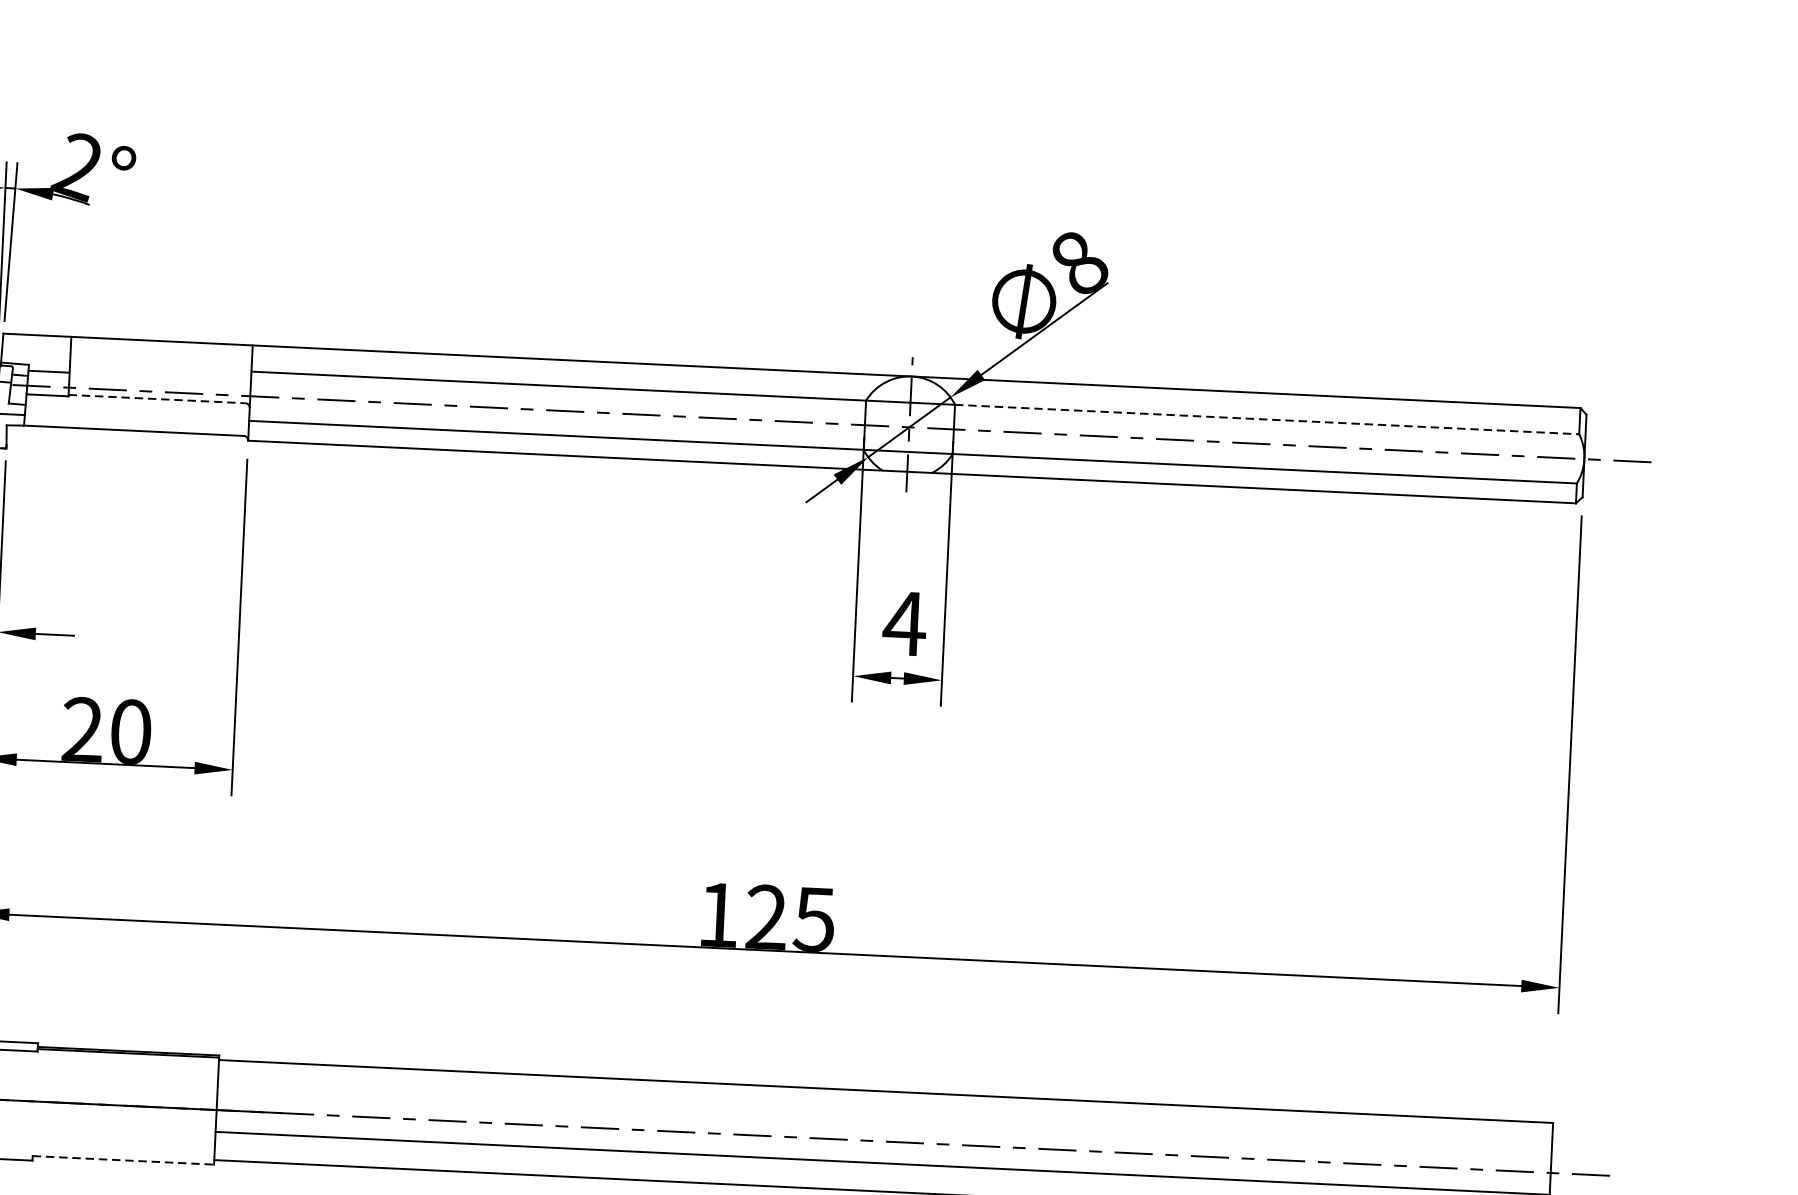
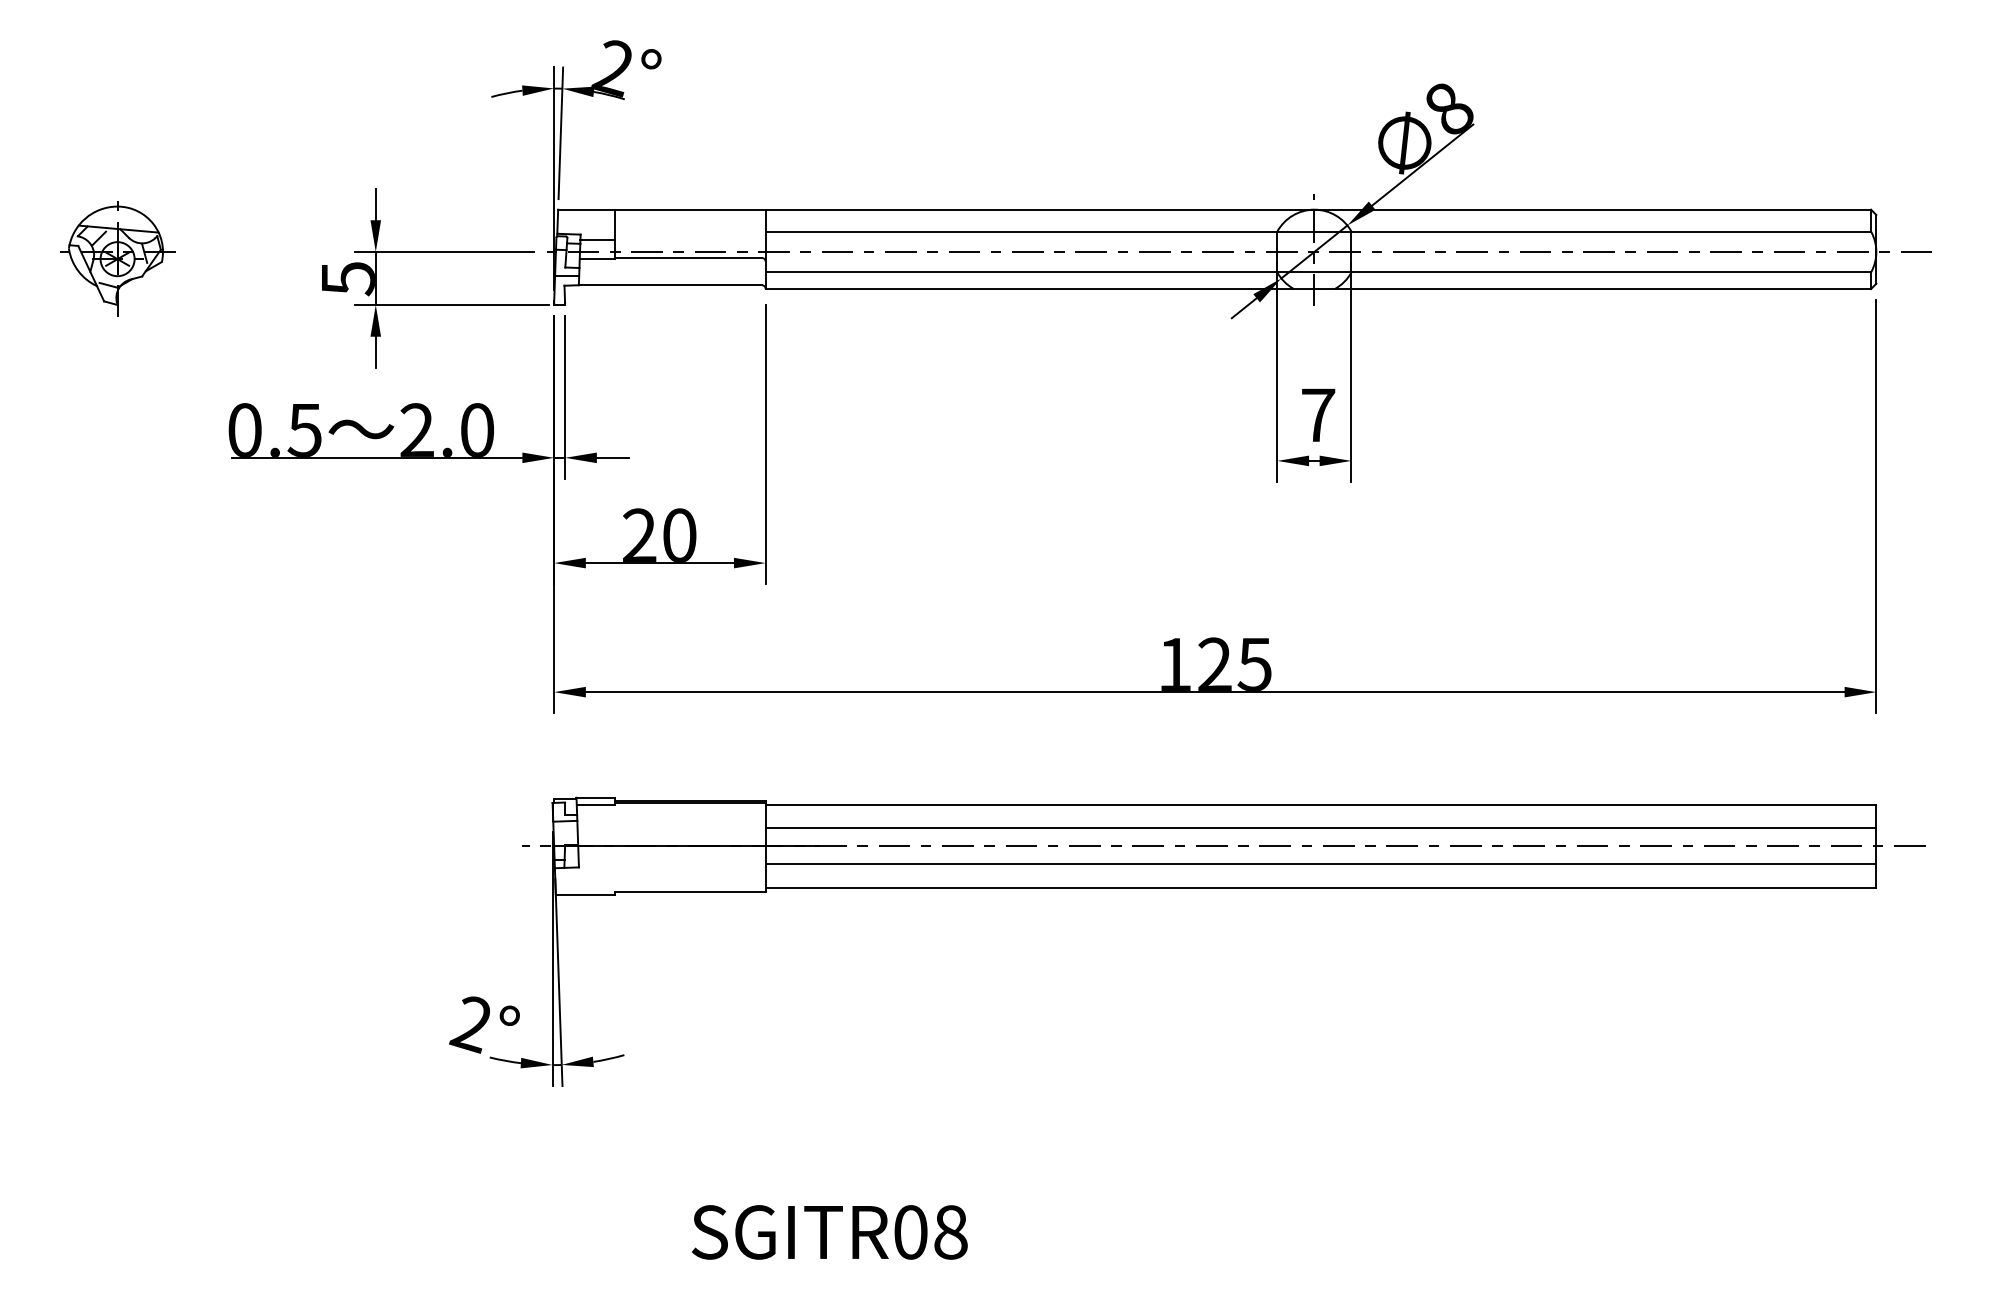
line: (157, 399) -> (688, 258), dashed -> solid
line: (1267, 419) -> (1611, 231), dashed -> solid
text: (905, 622) -> (1318, 414), 4 -> 7
line: (884, 1120) -> (1320, 828), added
line: (123, 1160) -> (690, 891), dashed -> solid

